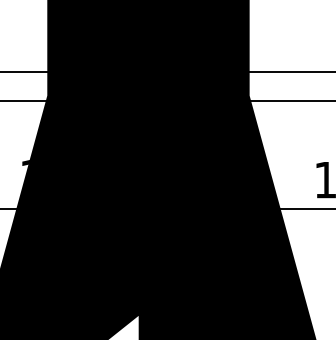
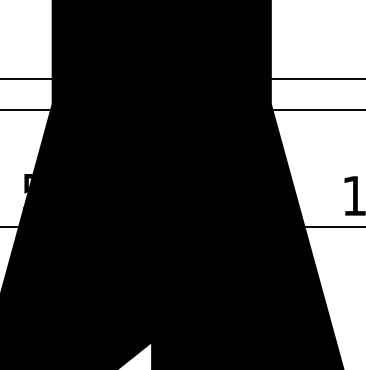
text: (25, 175) -> (27, 191), 1 -> 5

